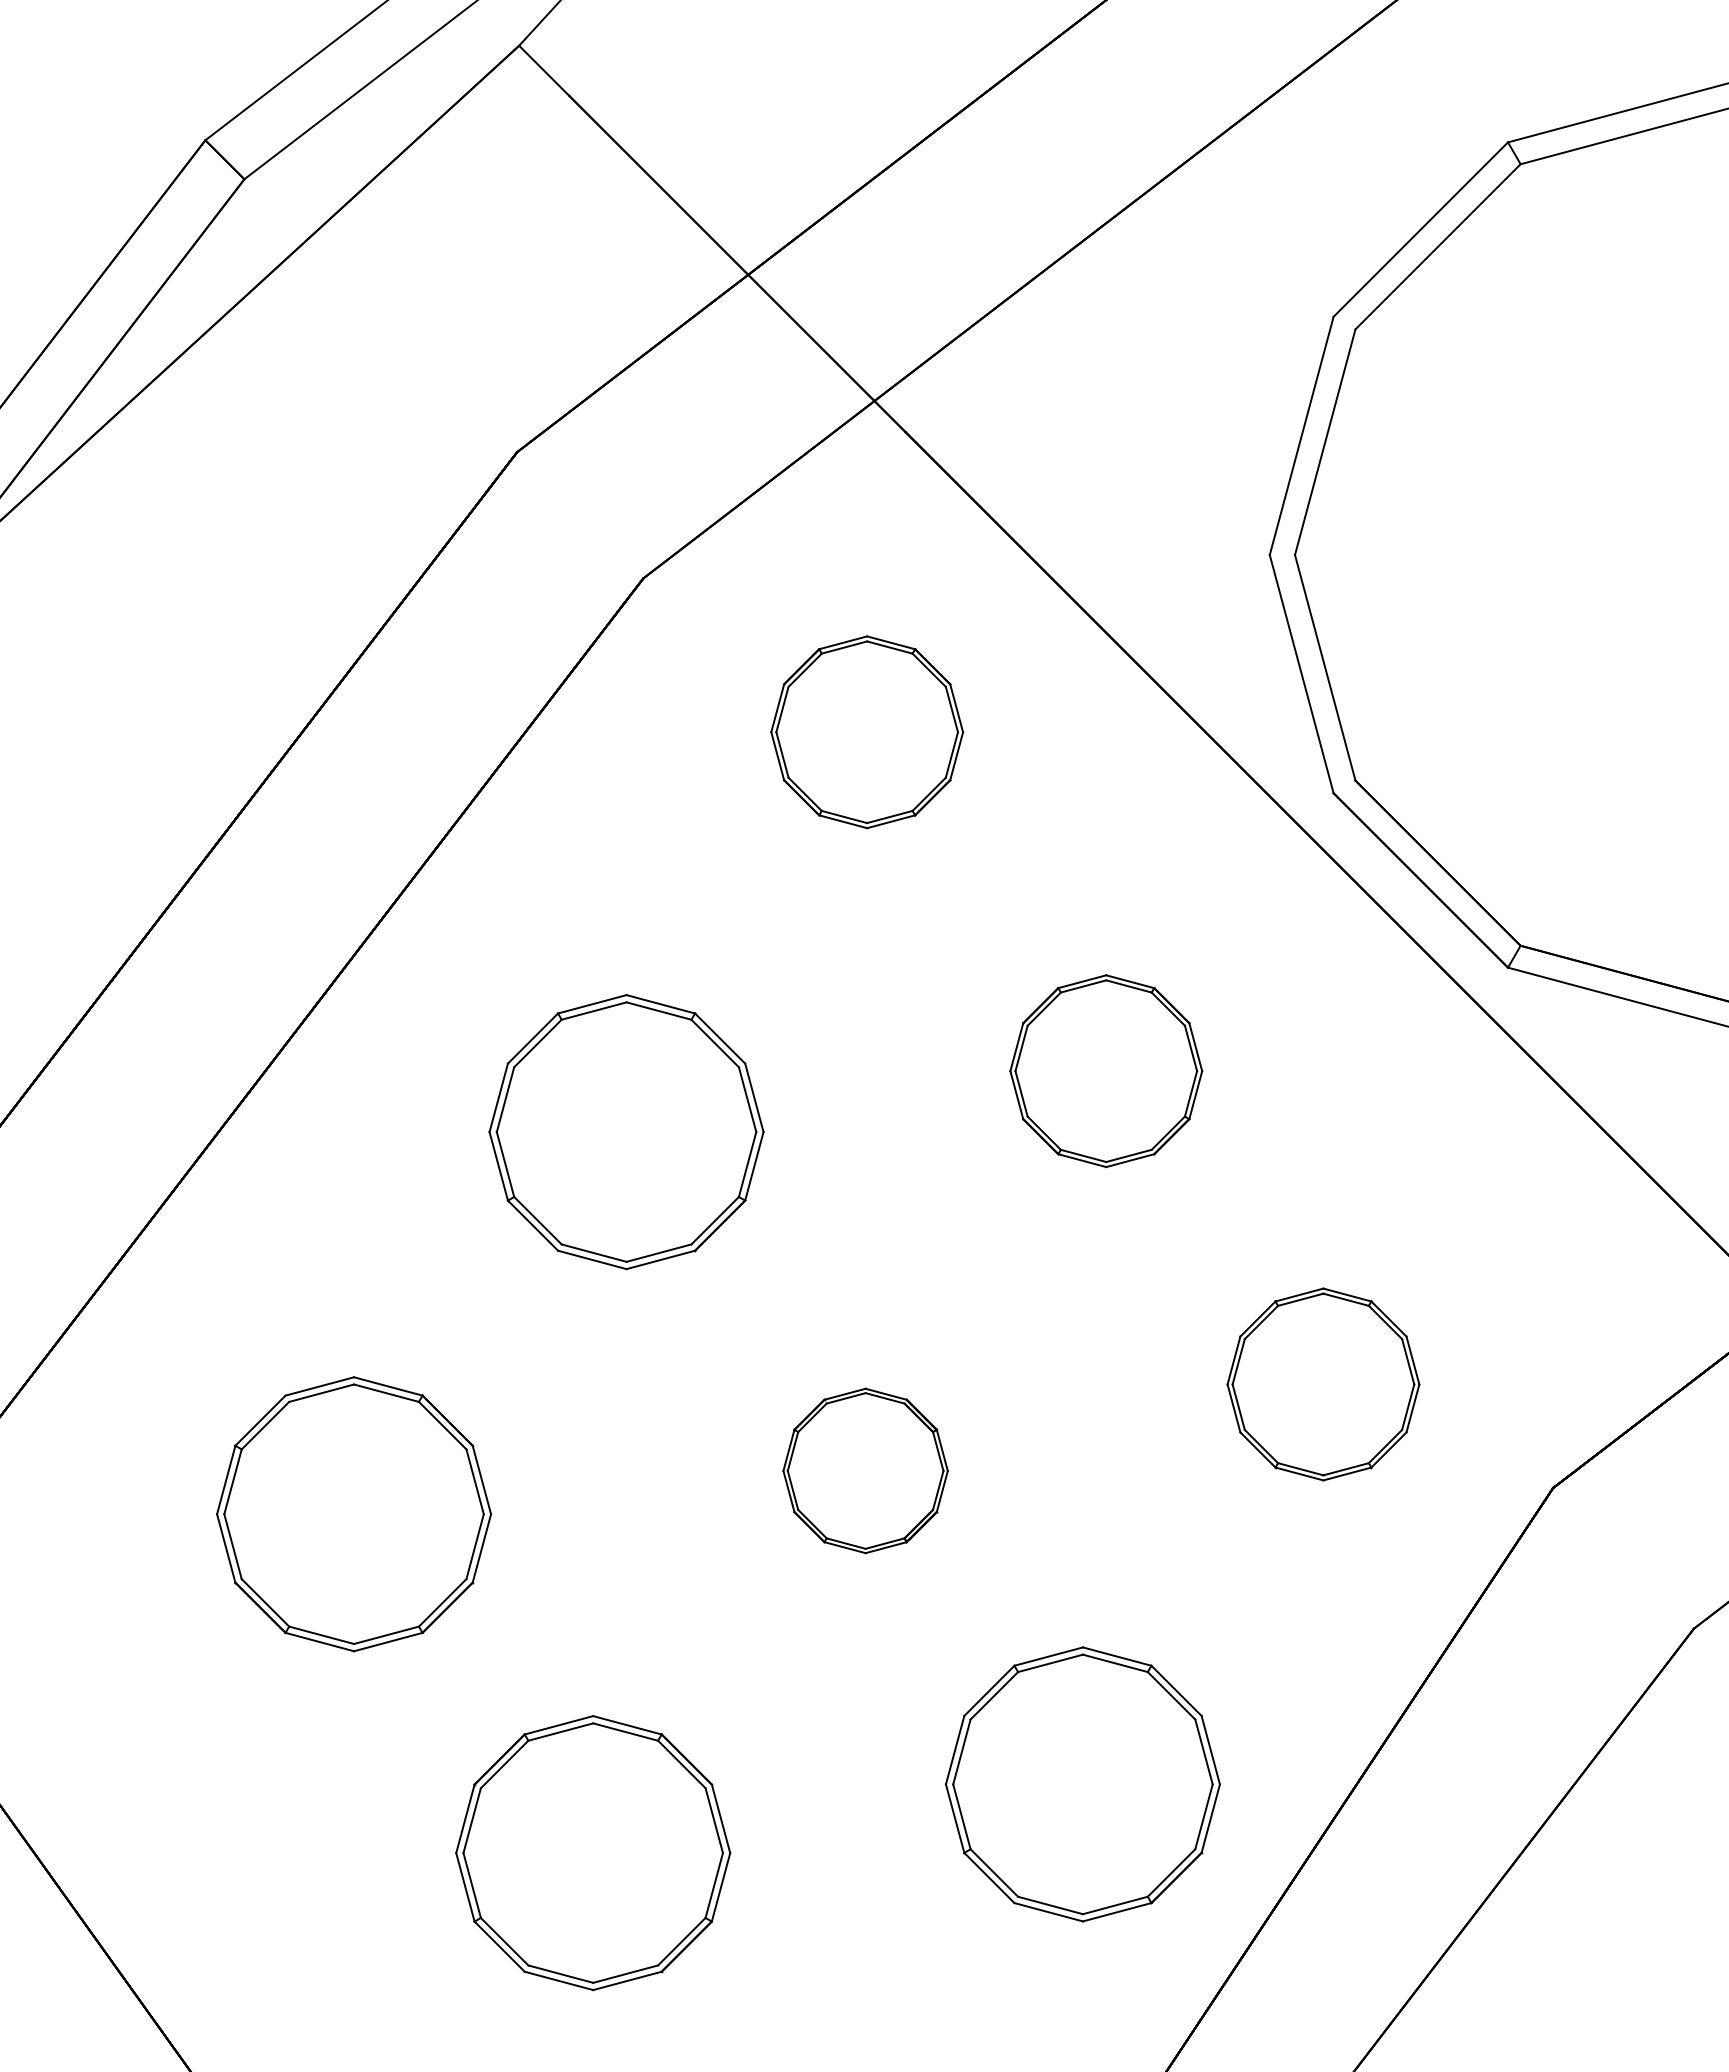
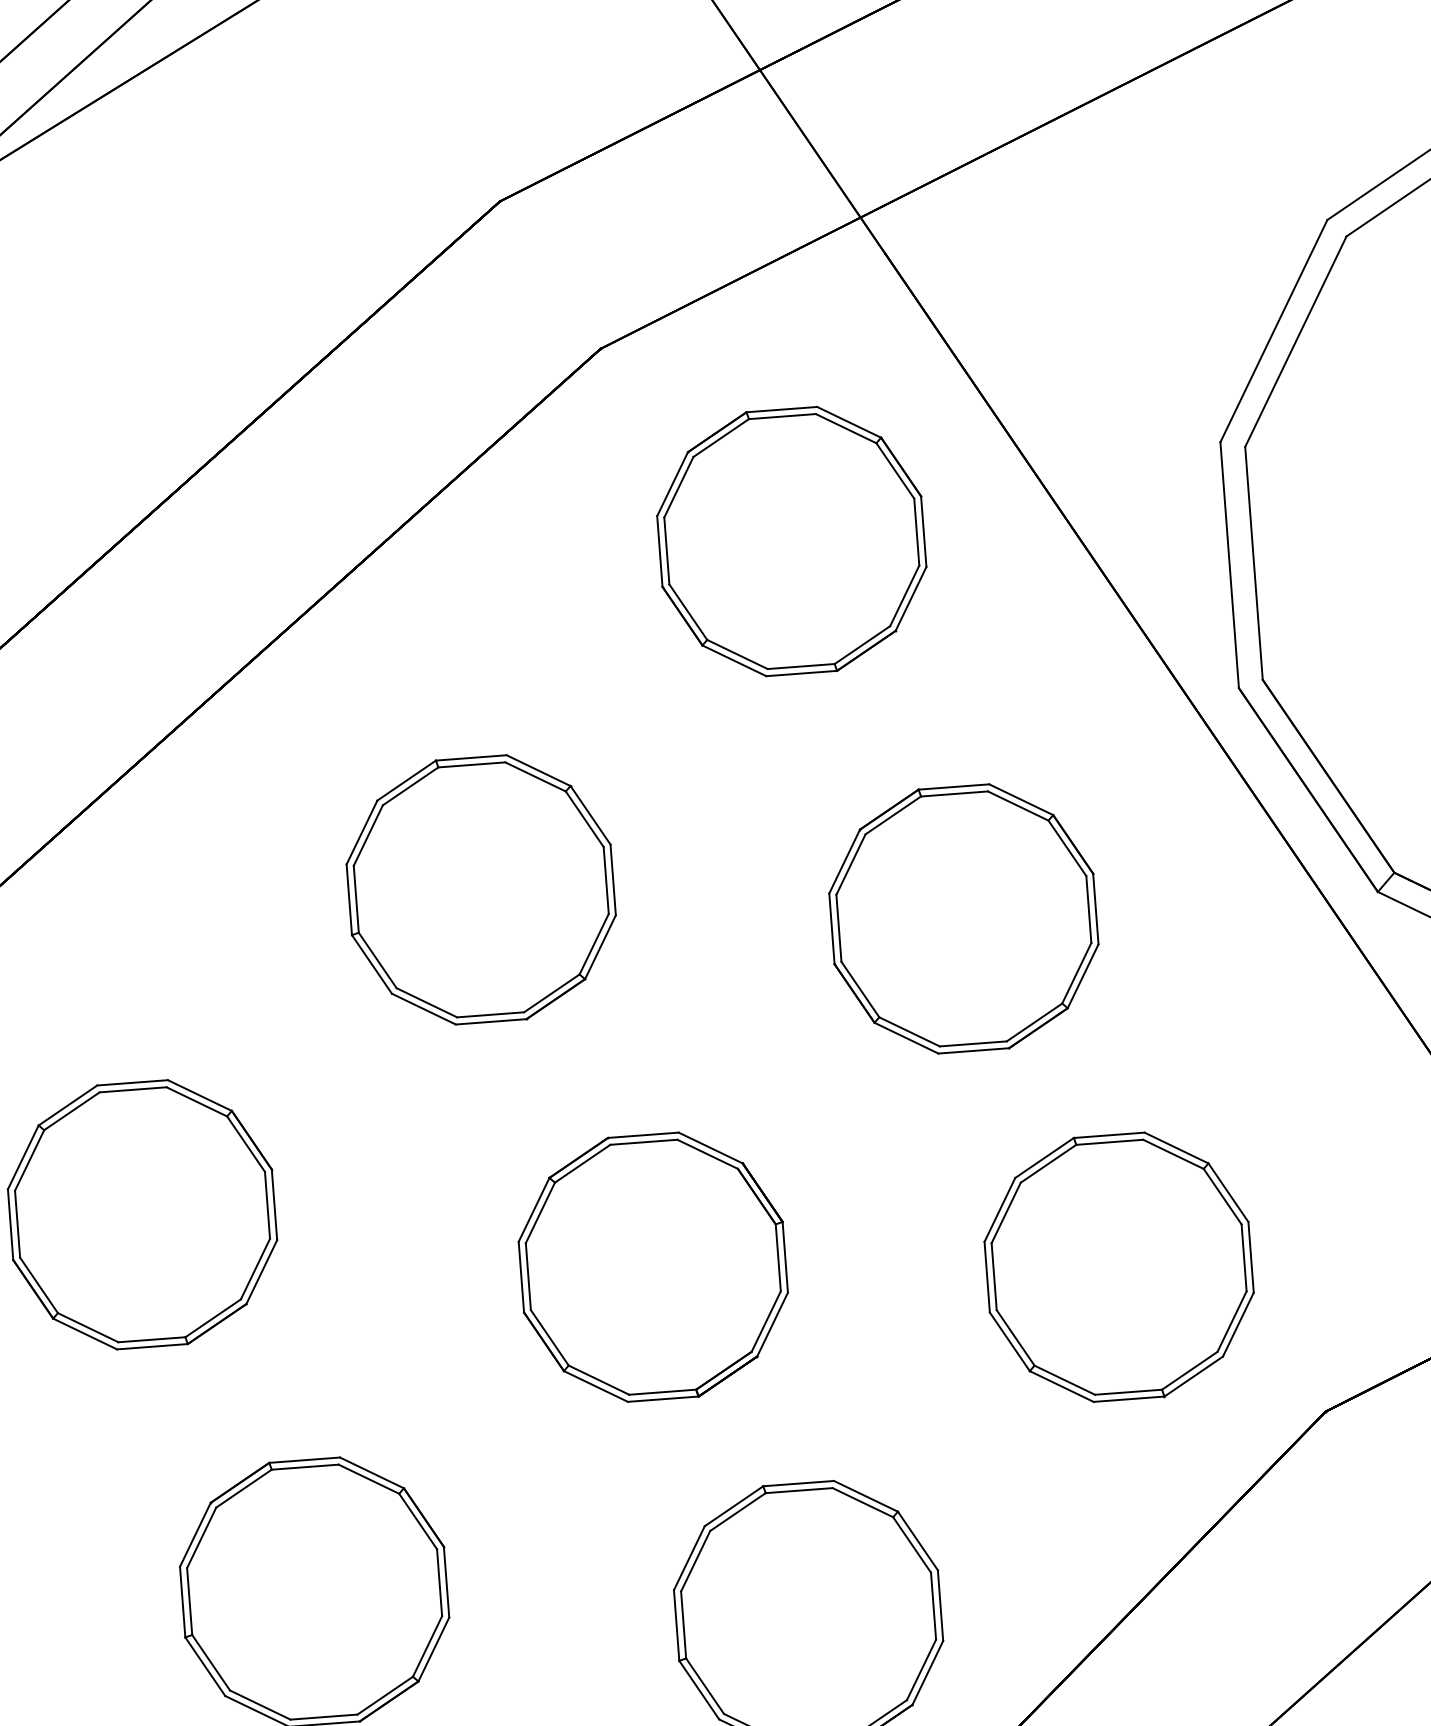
part: (867, 732) -> (792, 541), size x1.43
part: (1106, 1071) -> (964, 919), size x1.43
part: (1323, 1384) -> (1119, 1267), size x1.43
part: (865, 1470) -> (653, 1266), size x1.67

